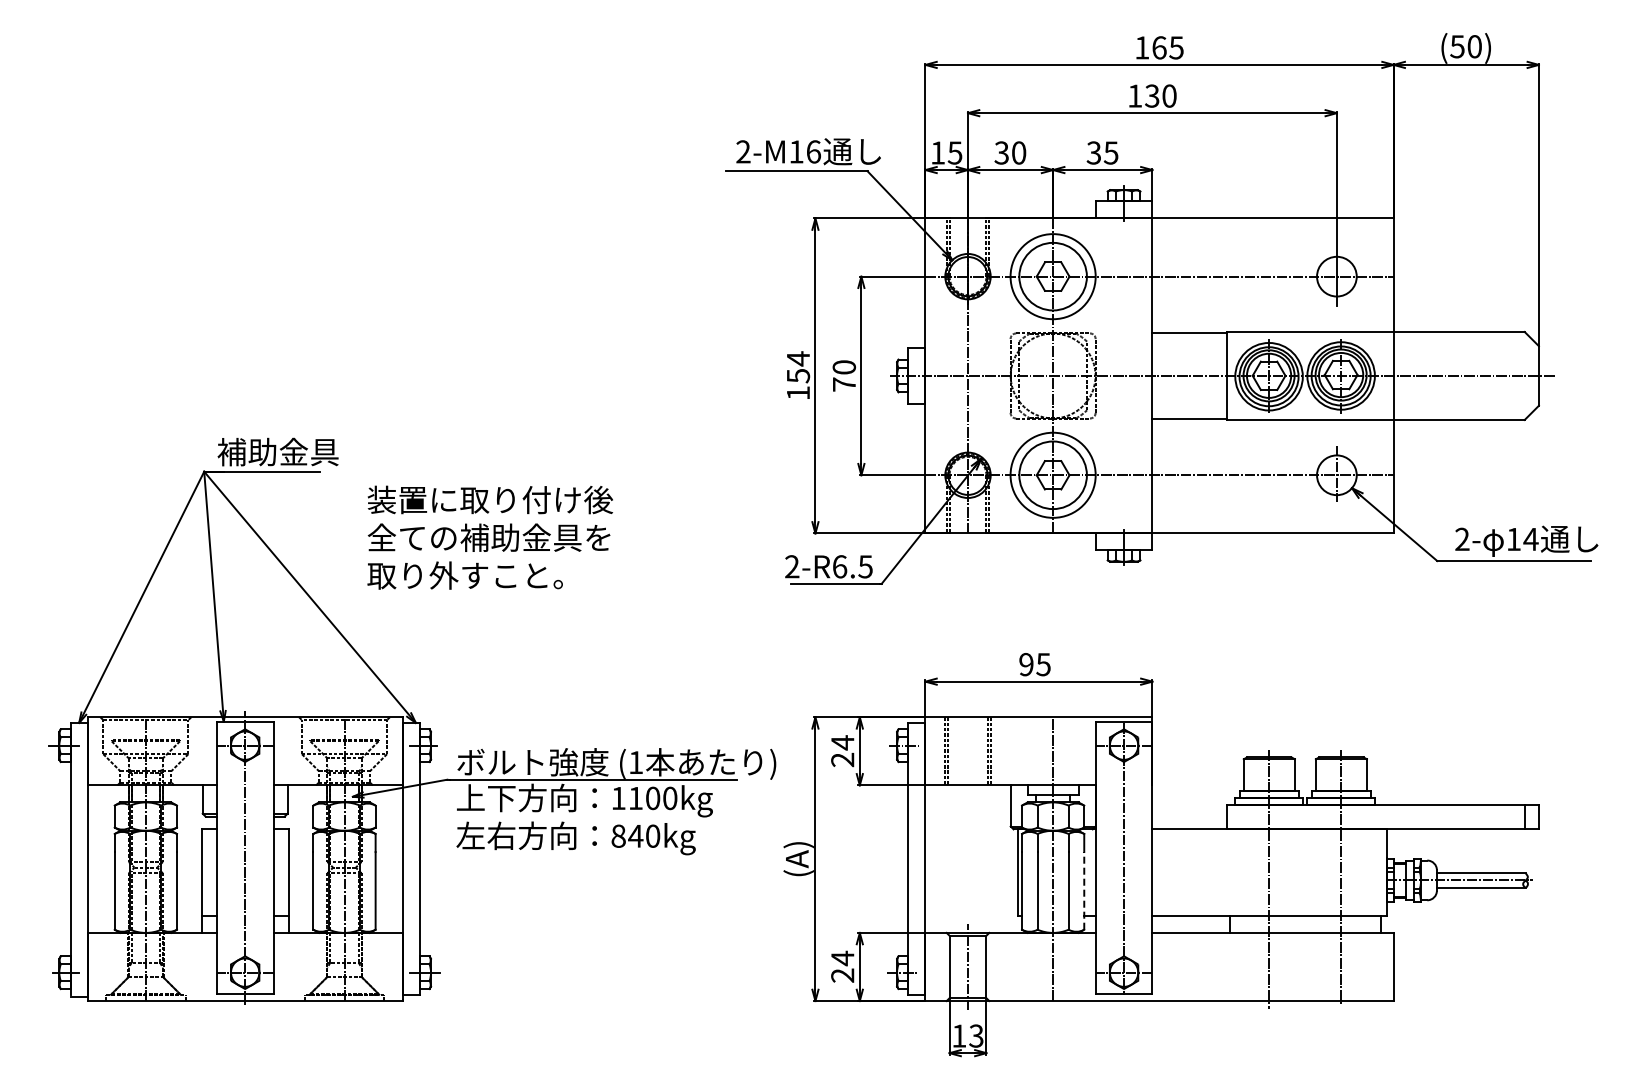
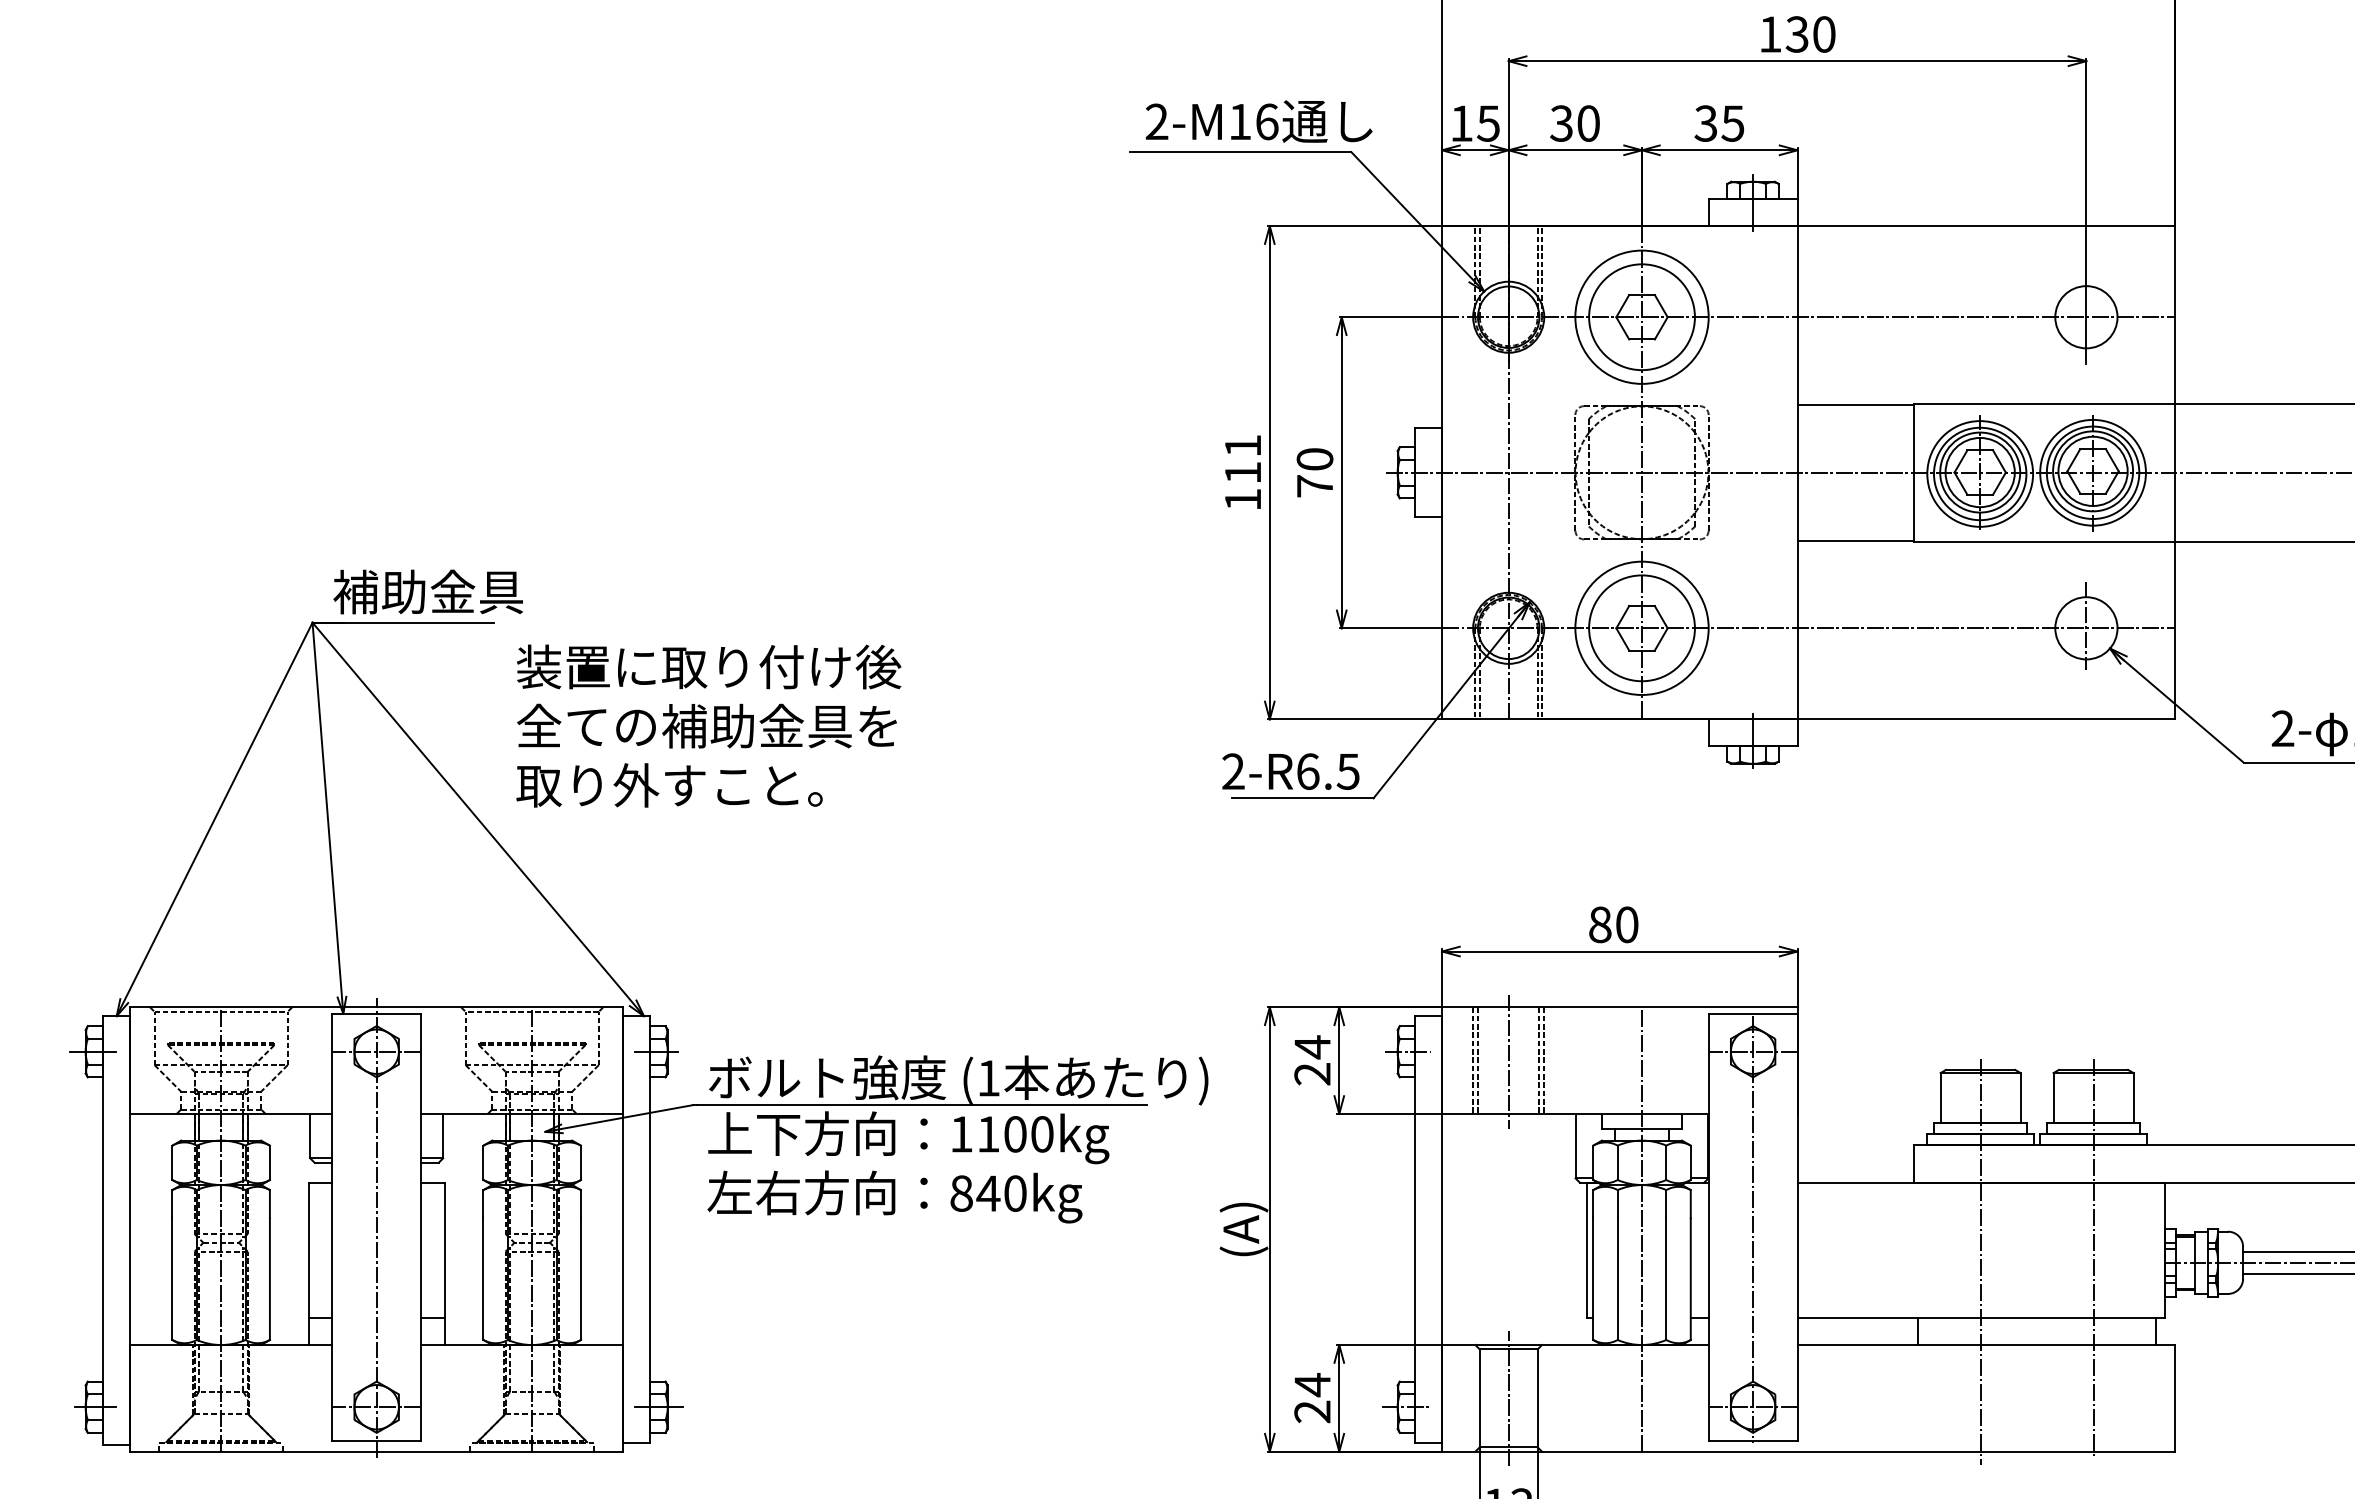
text: (798, 367) -> (1243, 459), 154 -> 111
text: (489, 537) -> (707, 725), moved
text: (1034, 664) -> (1612, 924), 95 -> 80
line: (968, 751) -> (1509, 1060), added
line: (1084, 890) -> (1691, 1278), dashed -> solid

